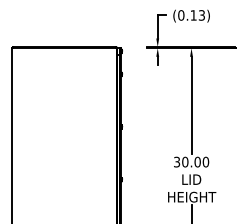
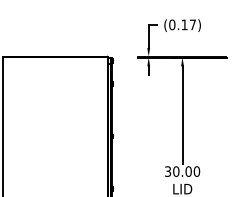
text: (201, 15) -> (192, 24), (0.13) -> (0.17)

